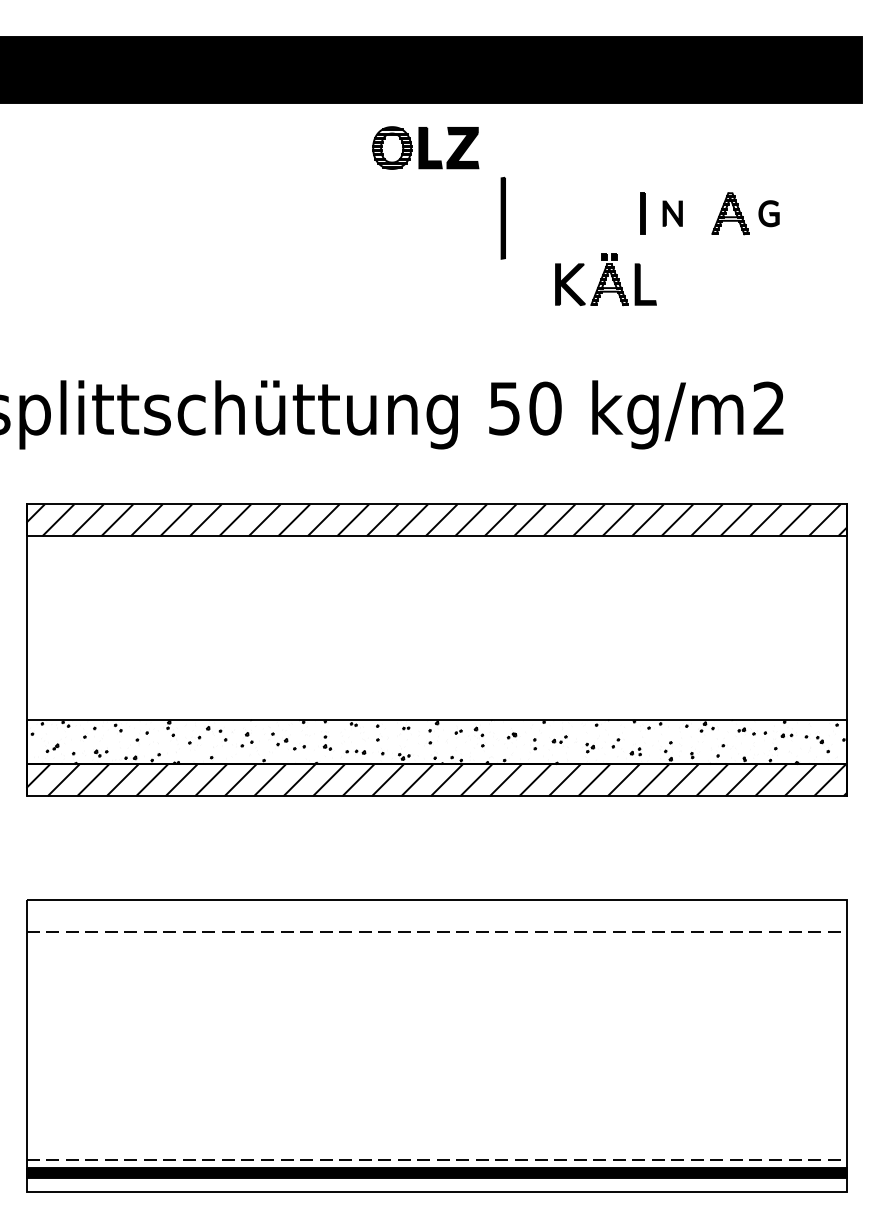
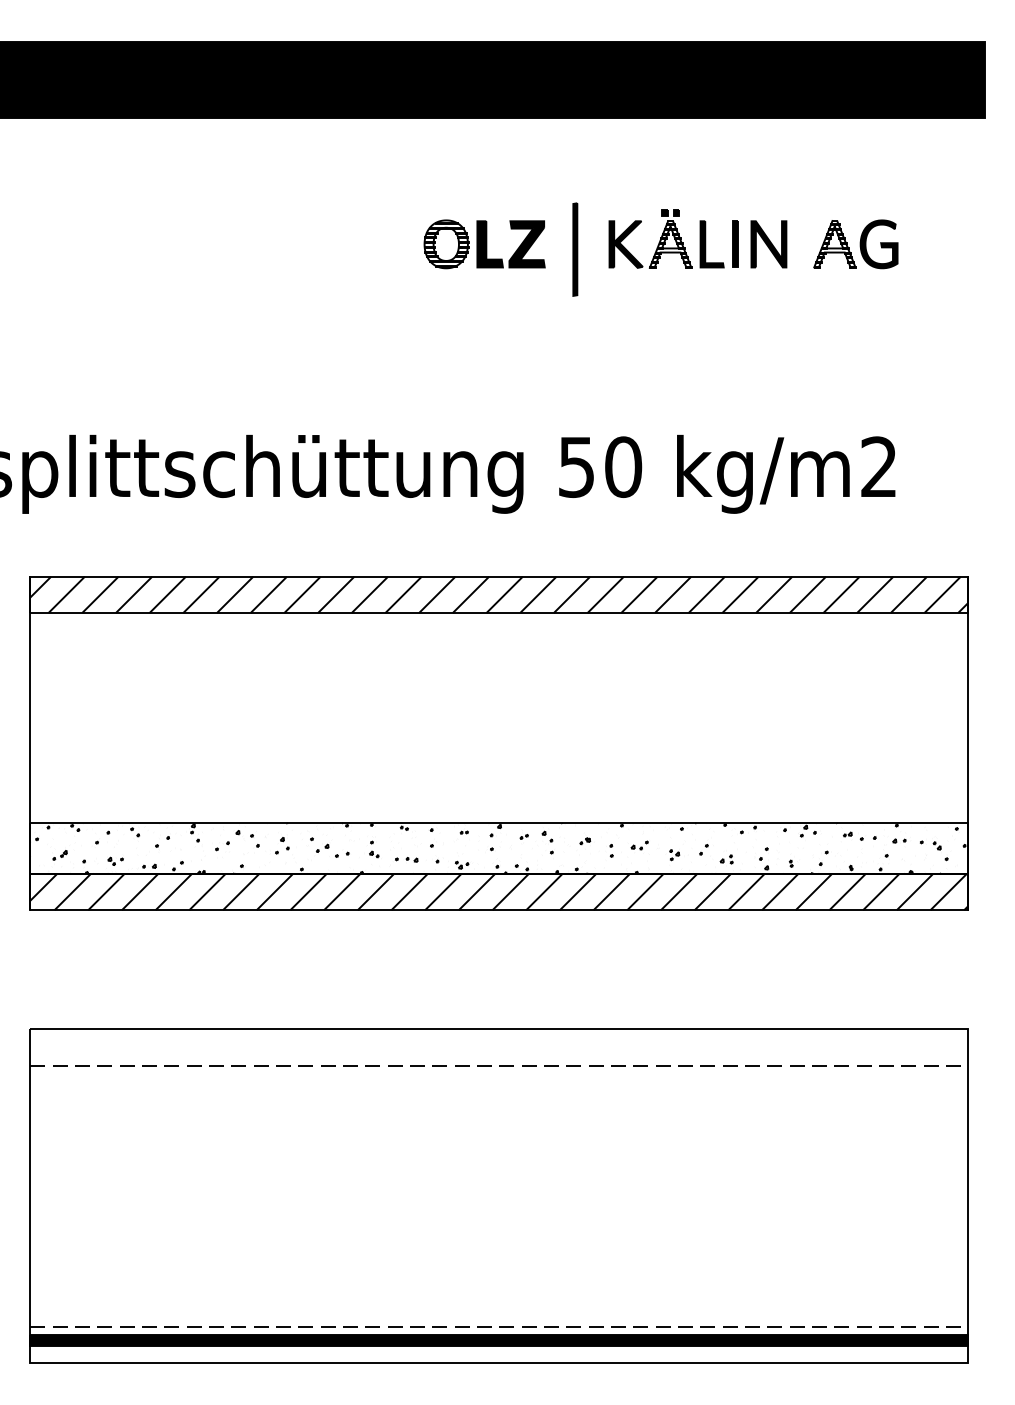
part: (425, 148) -> (484, 244), moved
part: (672, 213) -> (768, 244), size x1.67
part: (768, 213) -> (878, 244), size x1.67
part: (605, 279) -> (666, 238), moved

